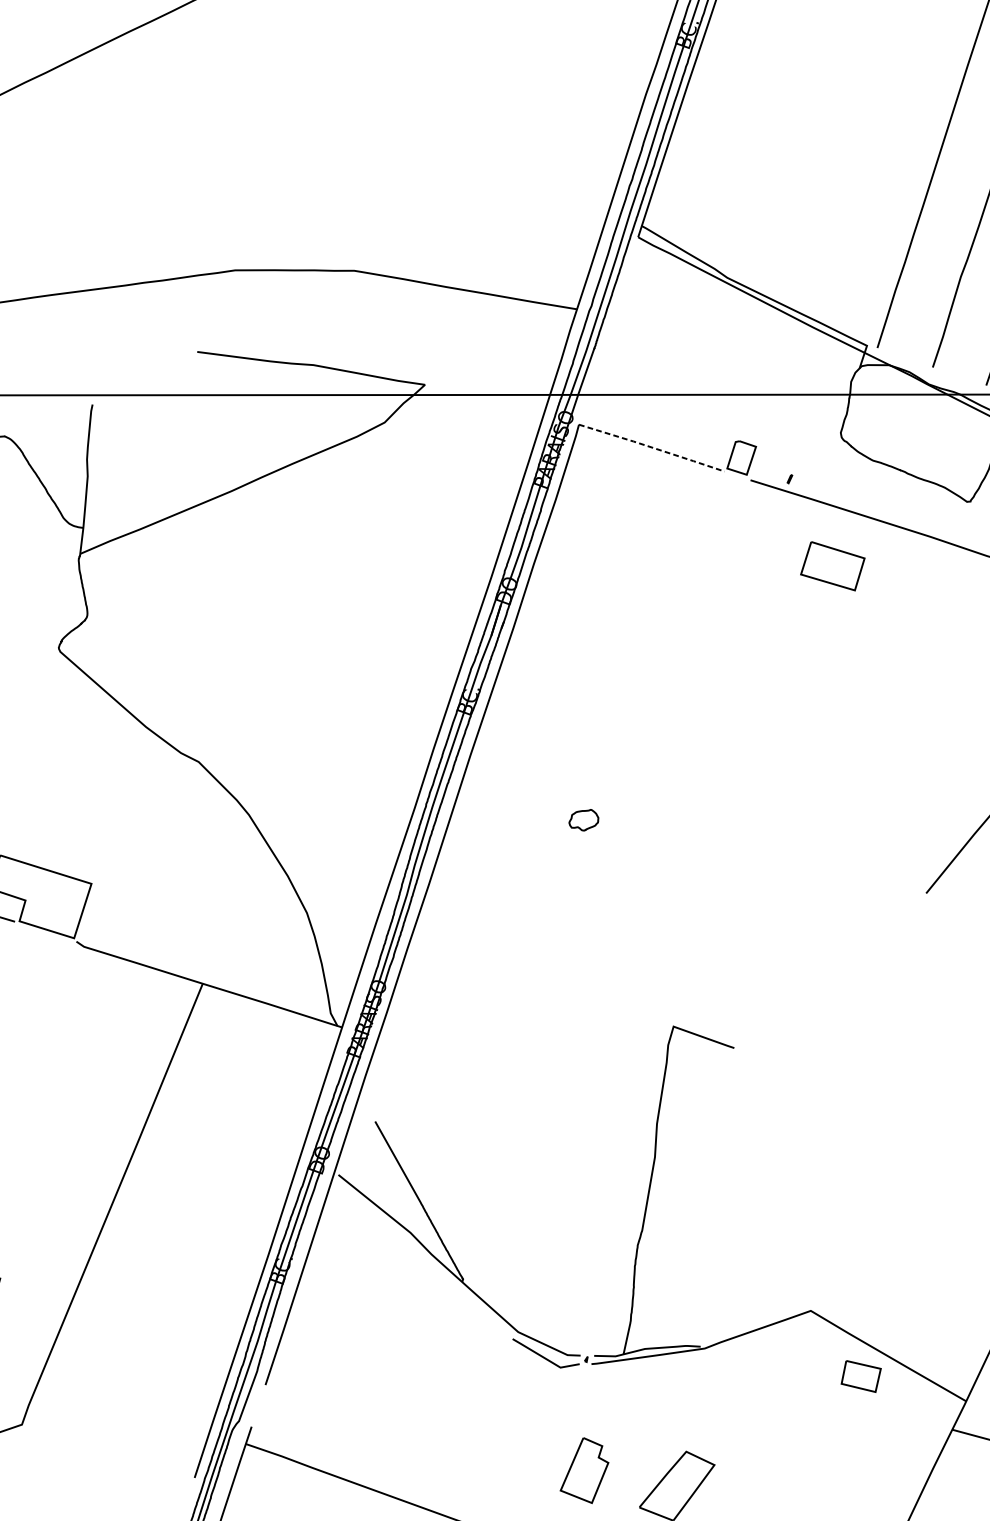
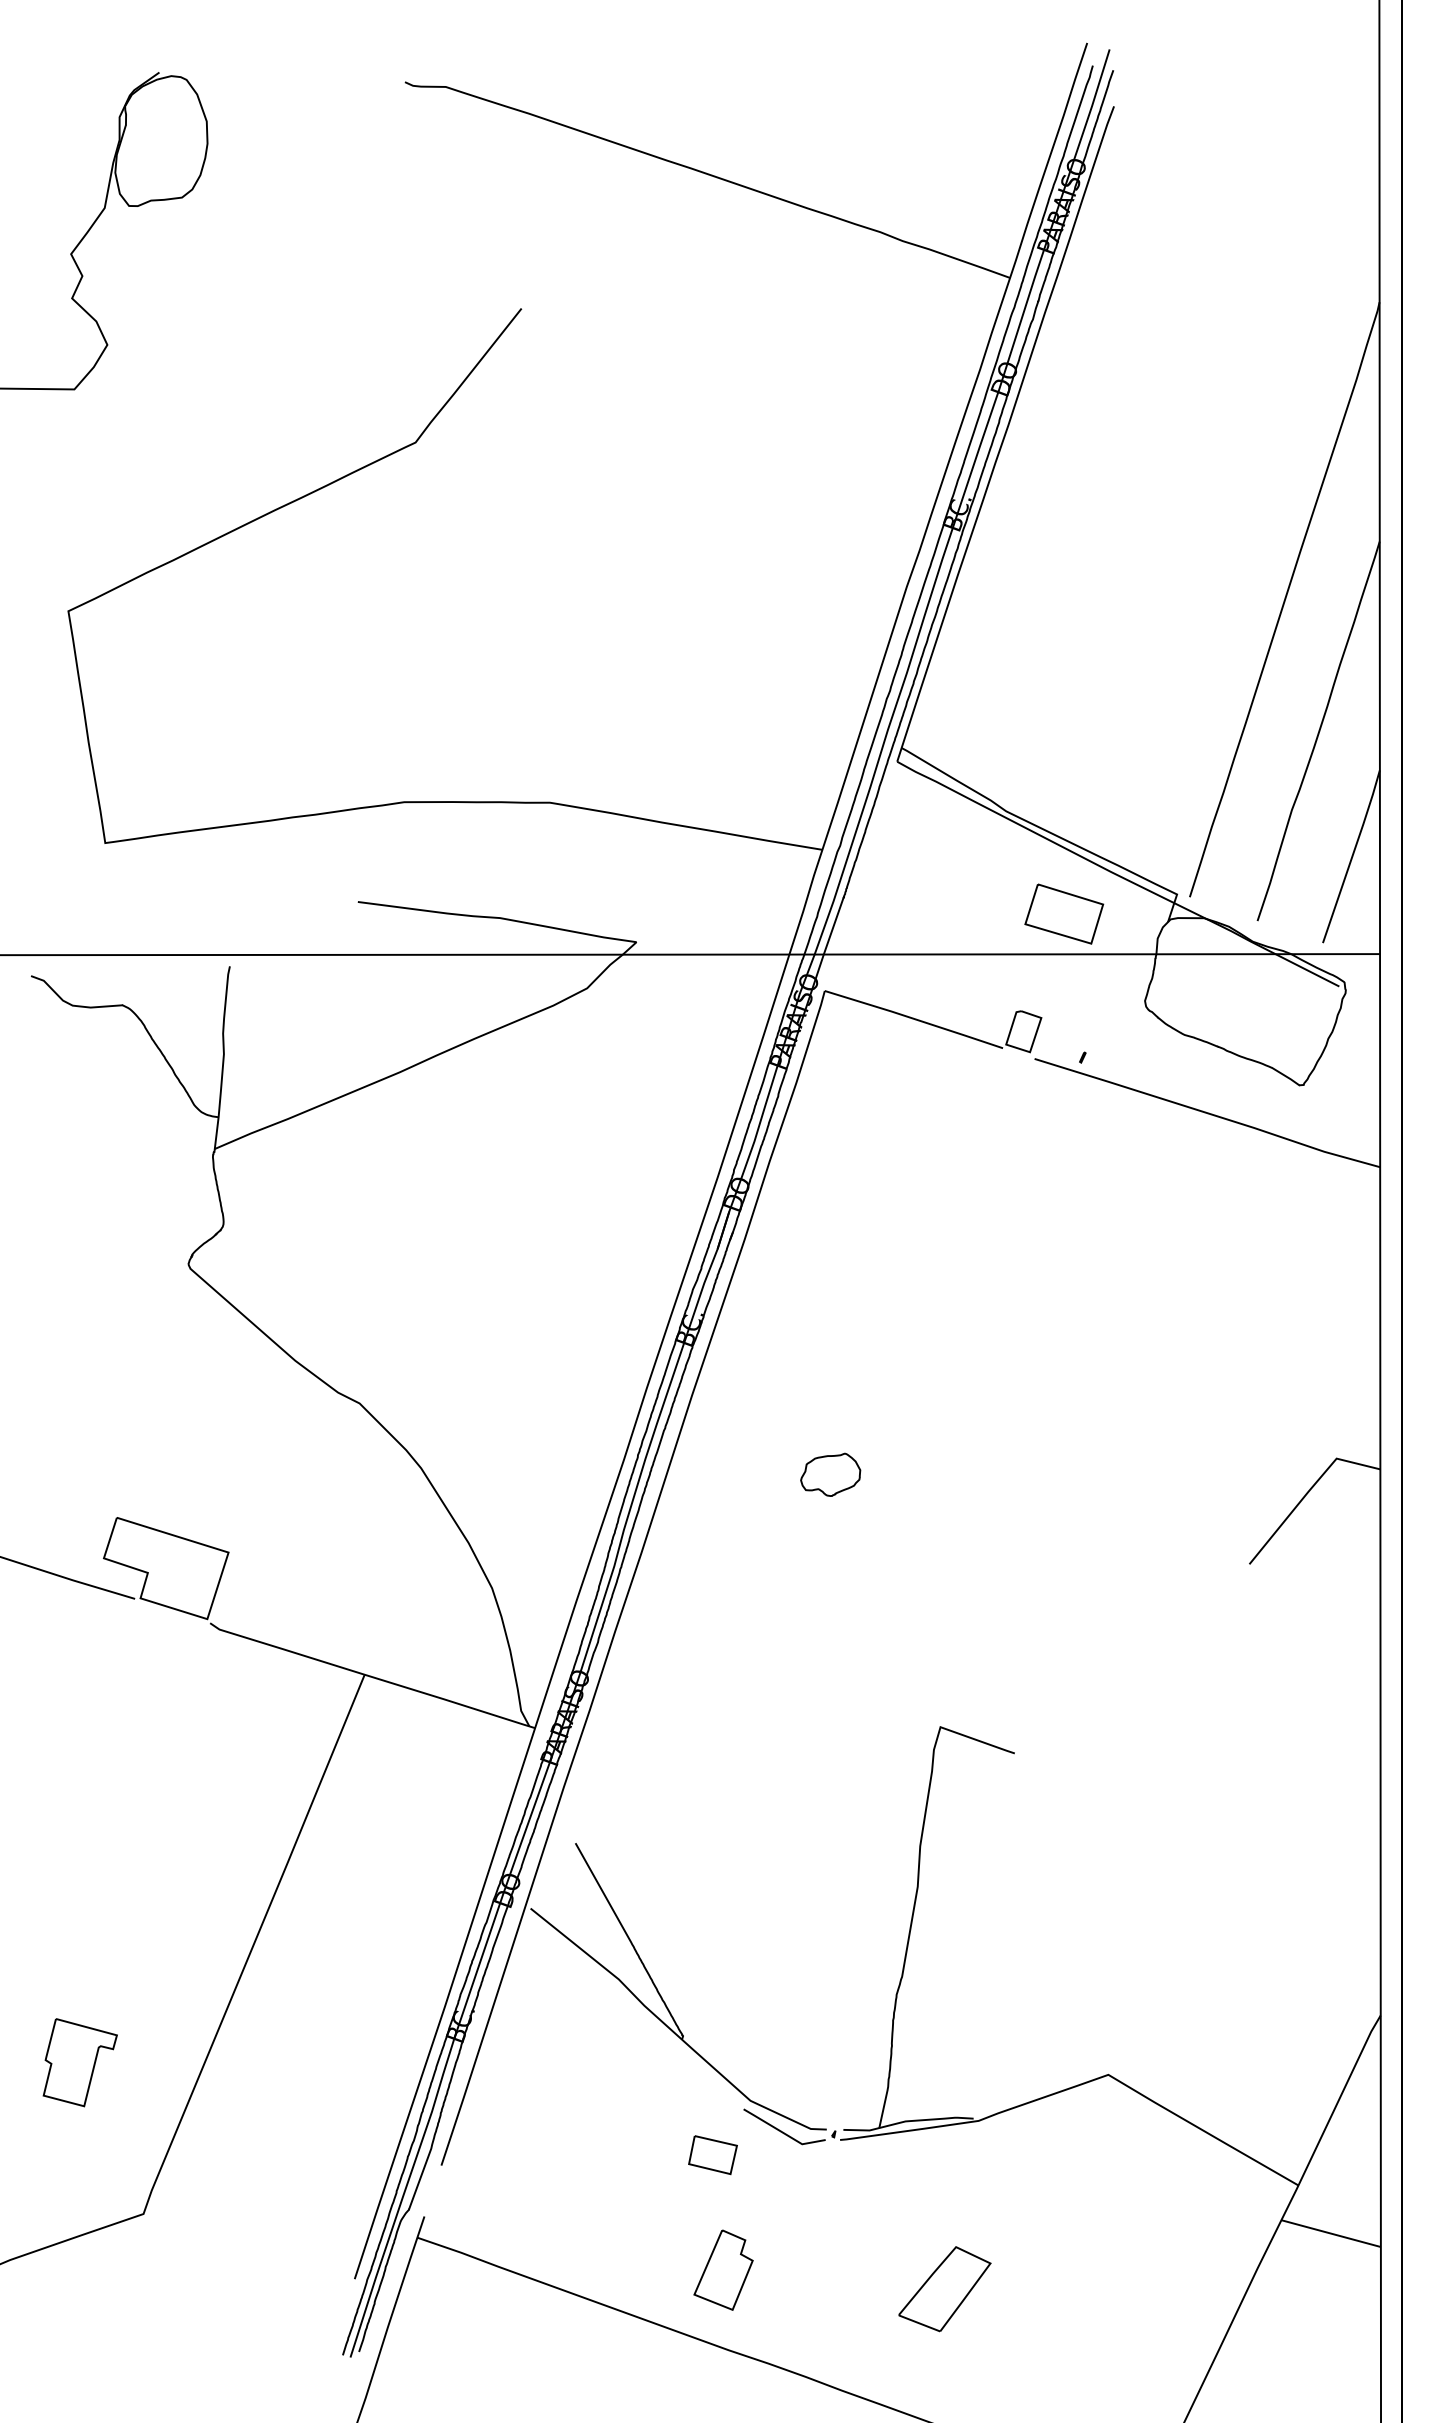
line: (653, 448) -> (915, 1019), dashed -> solid
part: (833, 565) -> (1064, 913), moved
part: (583, 820) -> (830, 1474), size x1.67
part: (860, 1376) -> (712, 2155), moved
part: (584, 1470) -> (723, 2269), moved

